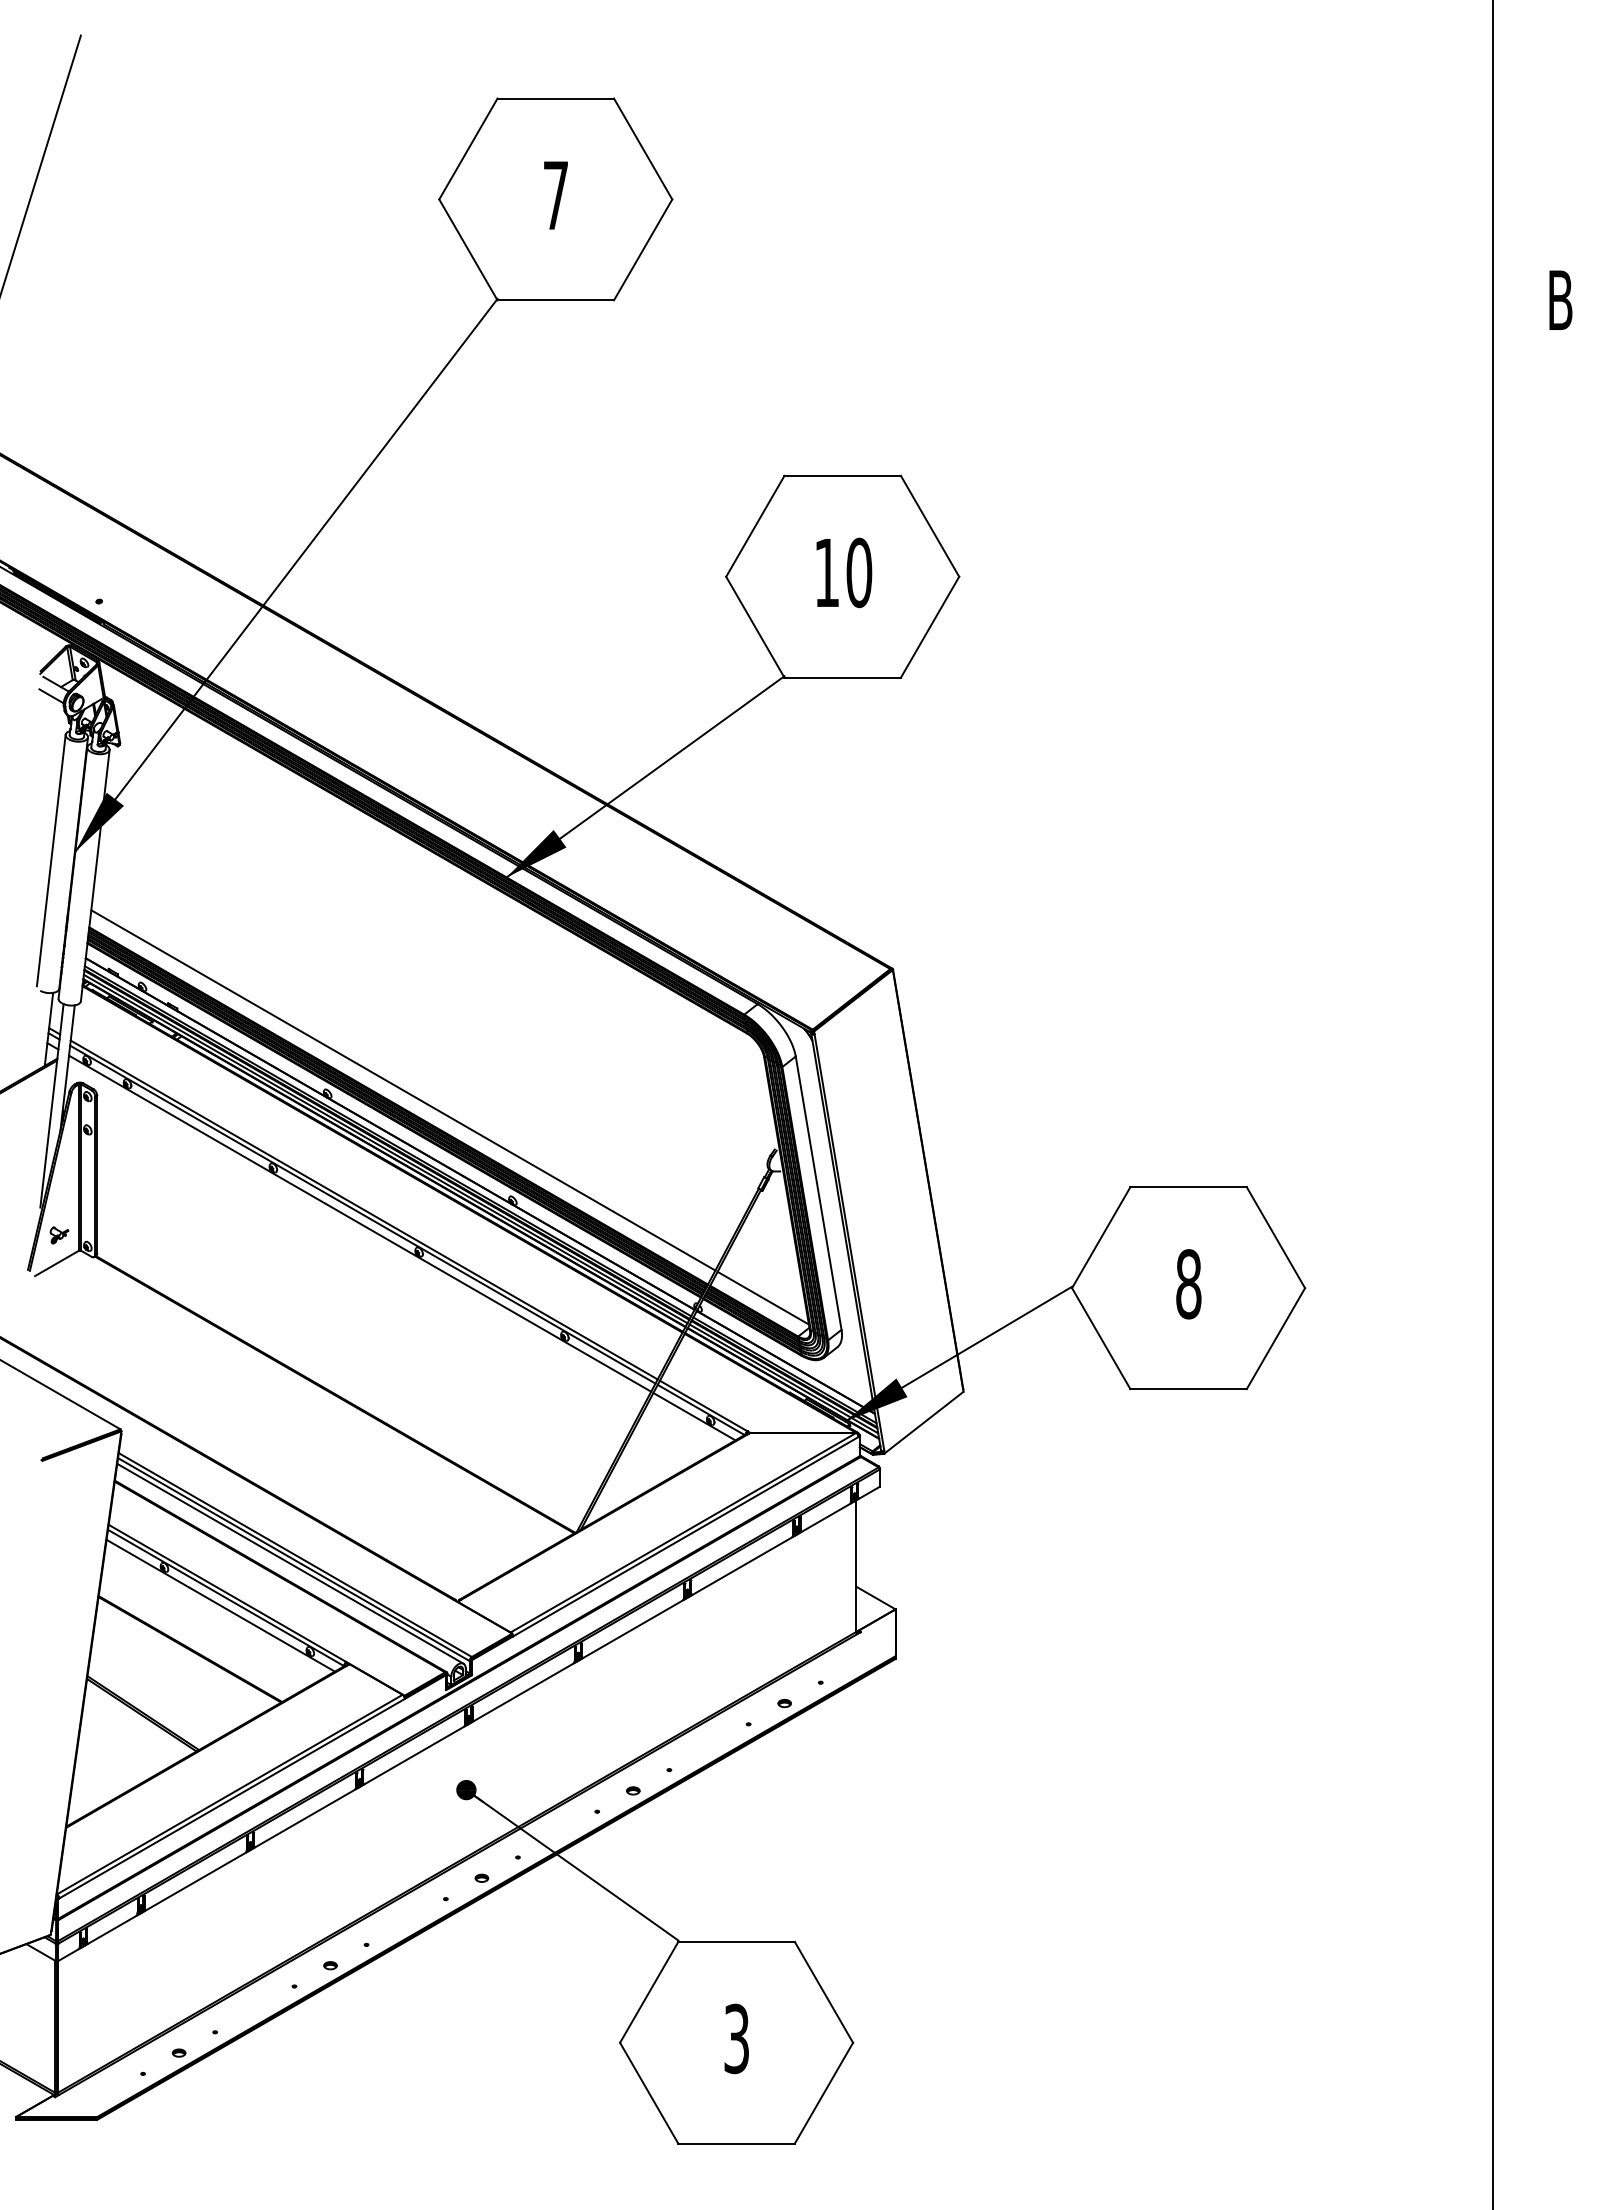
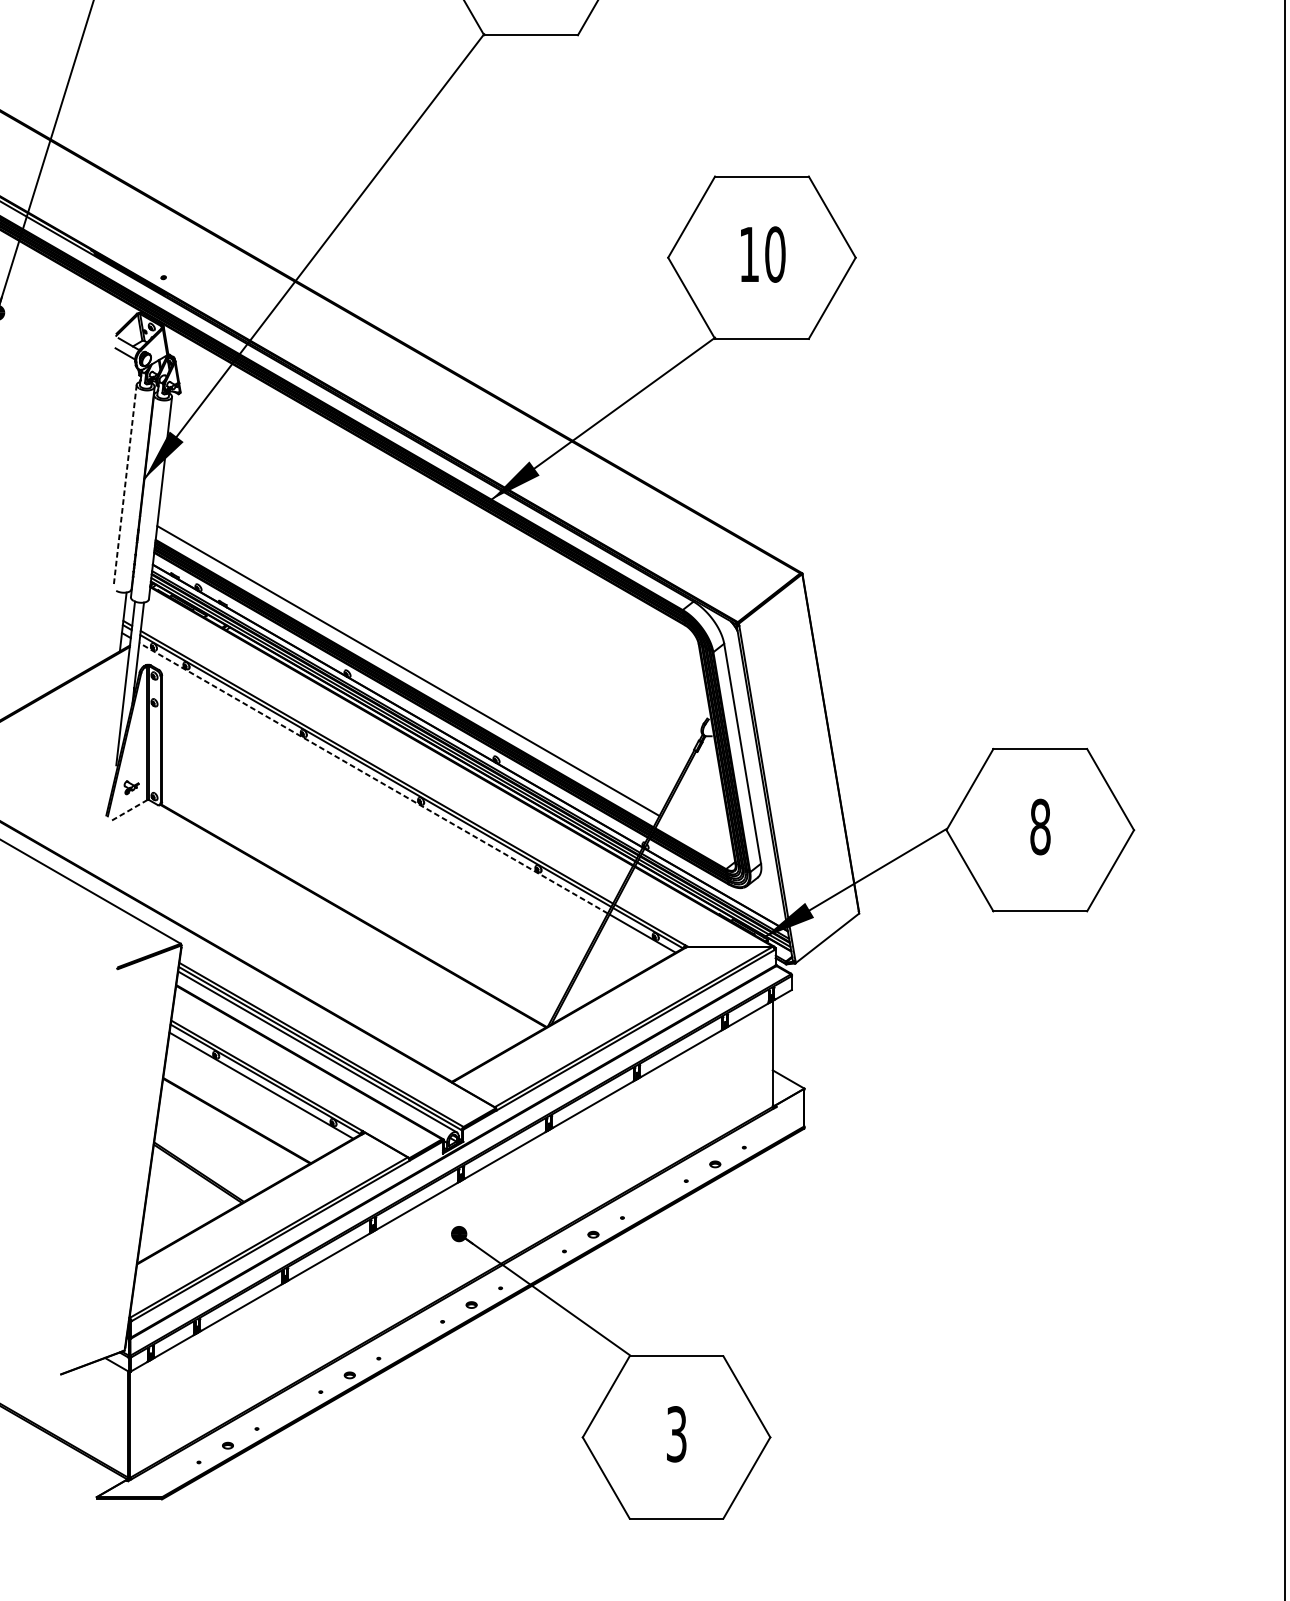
line: (51, 861) -> (125, 486), solid -> dashed
line: (359, 1223) -> (373, 778), solid -> dashed
line: (57, 1263) -> (130, 810), solid -> dashed
line: (762, 1297) -> (697, 837), removed

